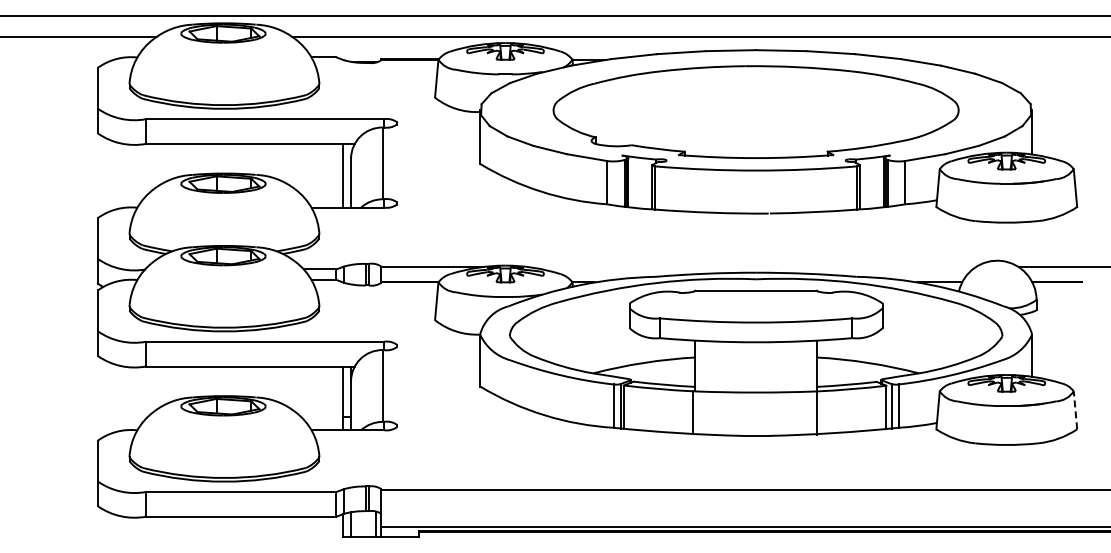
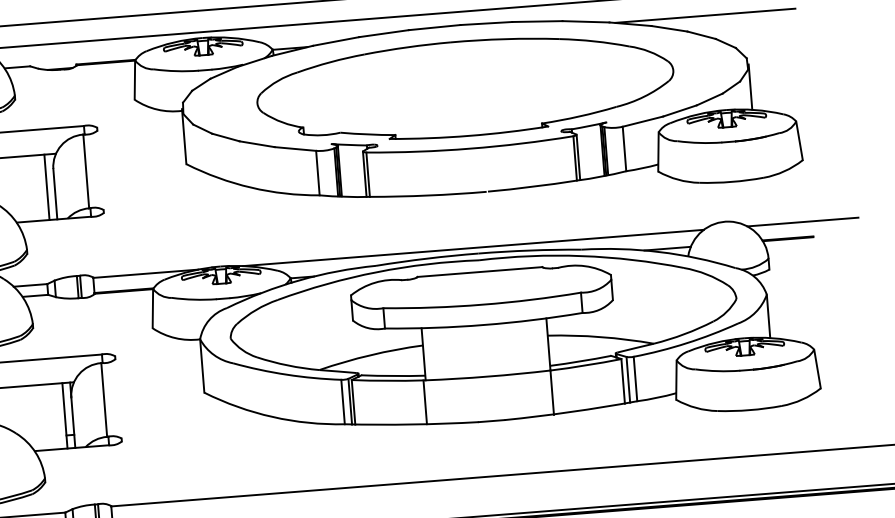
line: (993, 59) -> (704, 15), added
line: (751, 266) -> (473, 247), added
line: (1075, 410) -> (817, 369), dashed -> solid

